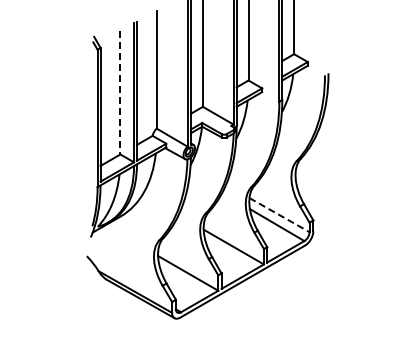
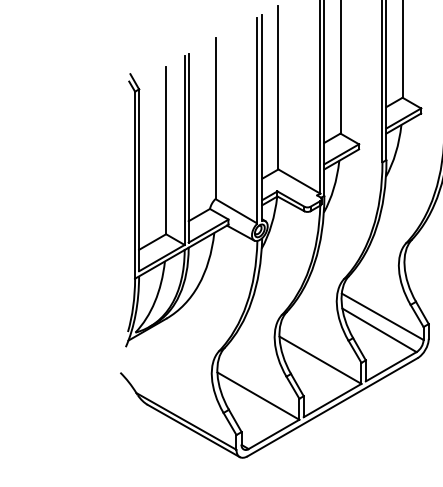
line: (120, 92) -> (166, 149), dashed -> solid
line: (279, 215) -> (382, 317), dashed -> solid

